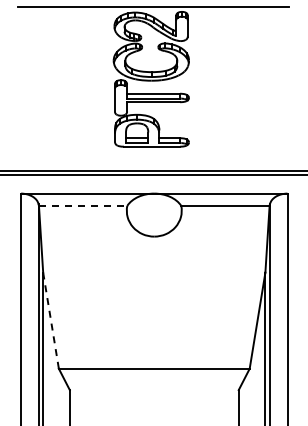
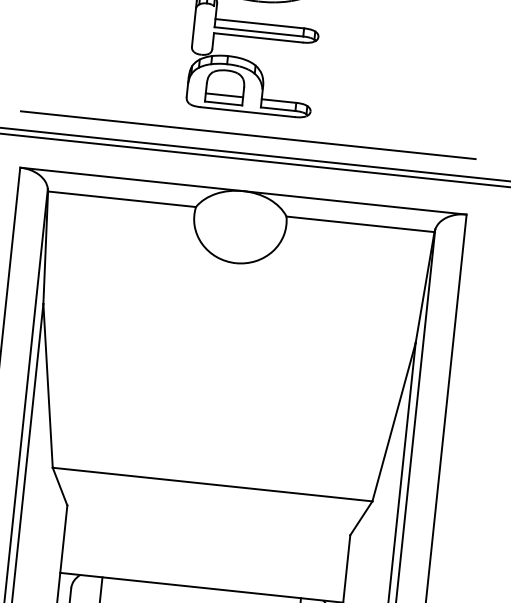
line: (153, 160) -> (247, 135), added
line: (83, 205) -> (122, 198), dashed -> solid
line: (51, 320) -> (48, 385), dashed -> solid

